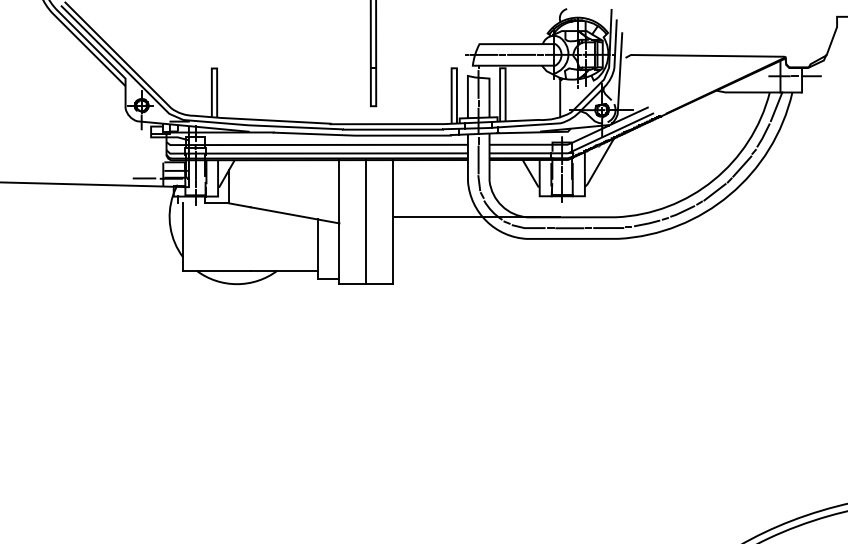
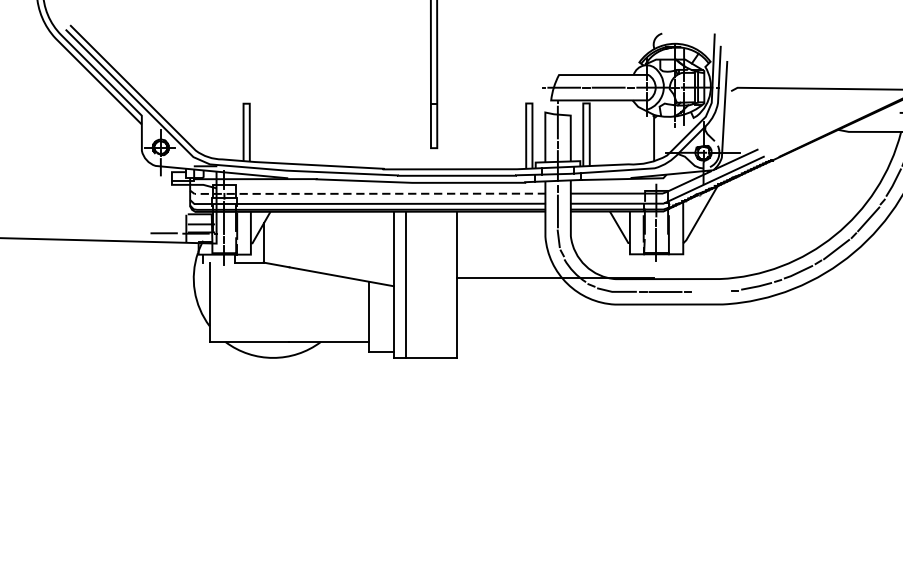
line: (315, 144) -> (365, 193), solid -> dashed
line: (366, 222) -> (405, 285), moved
line: (608, 228) -> (711, 292), removed

